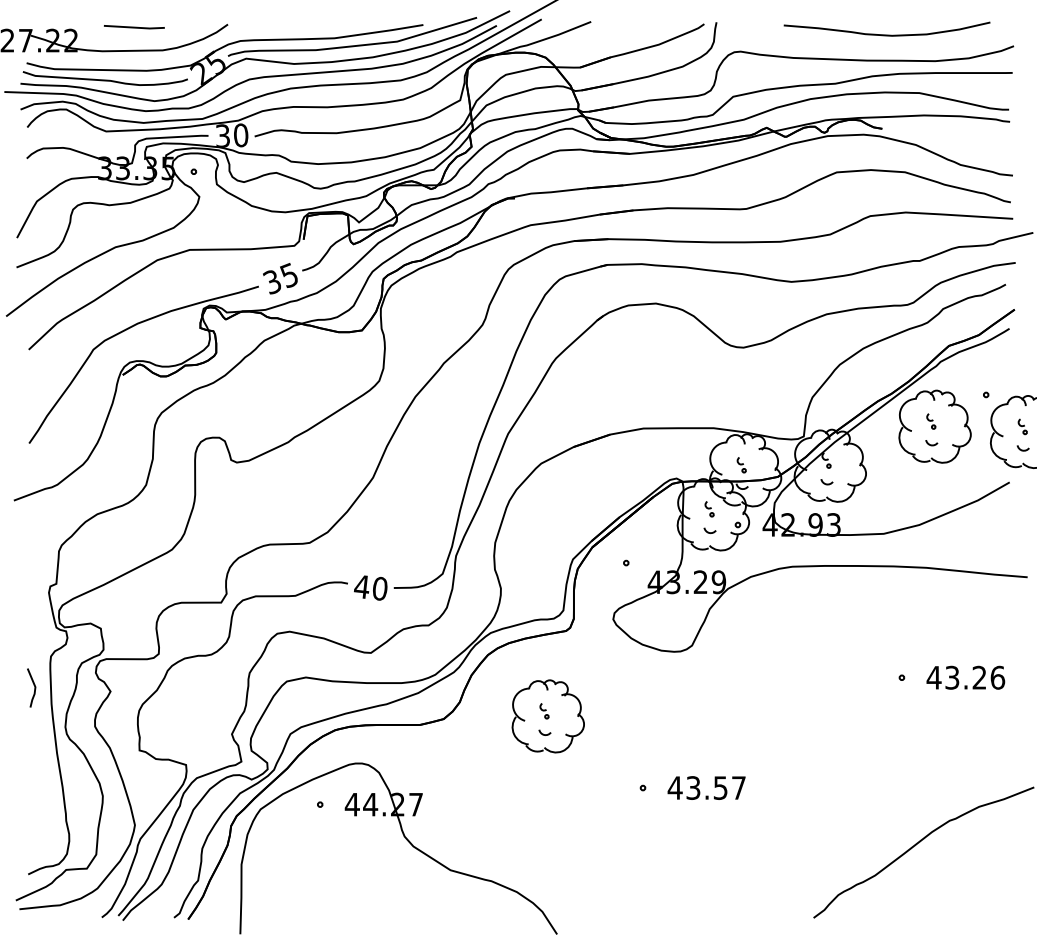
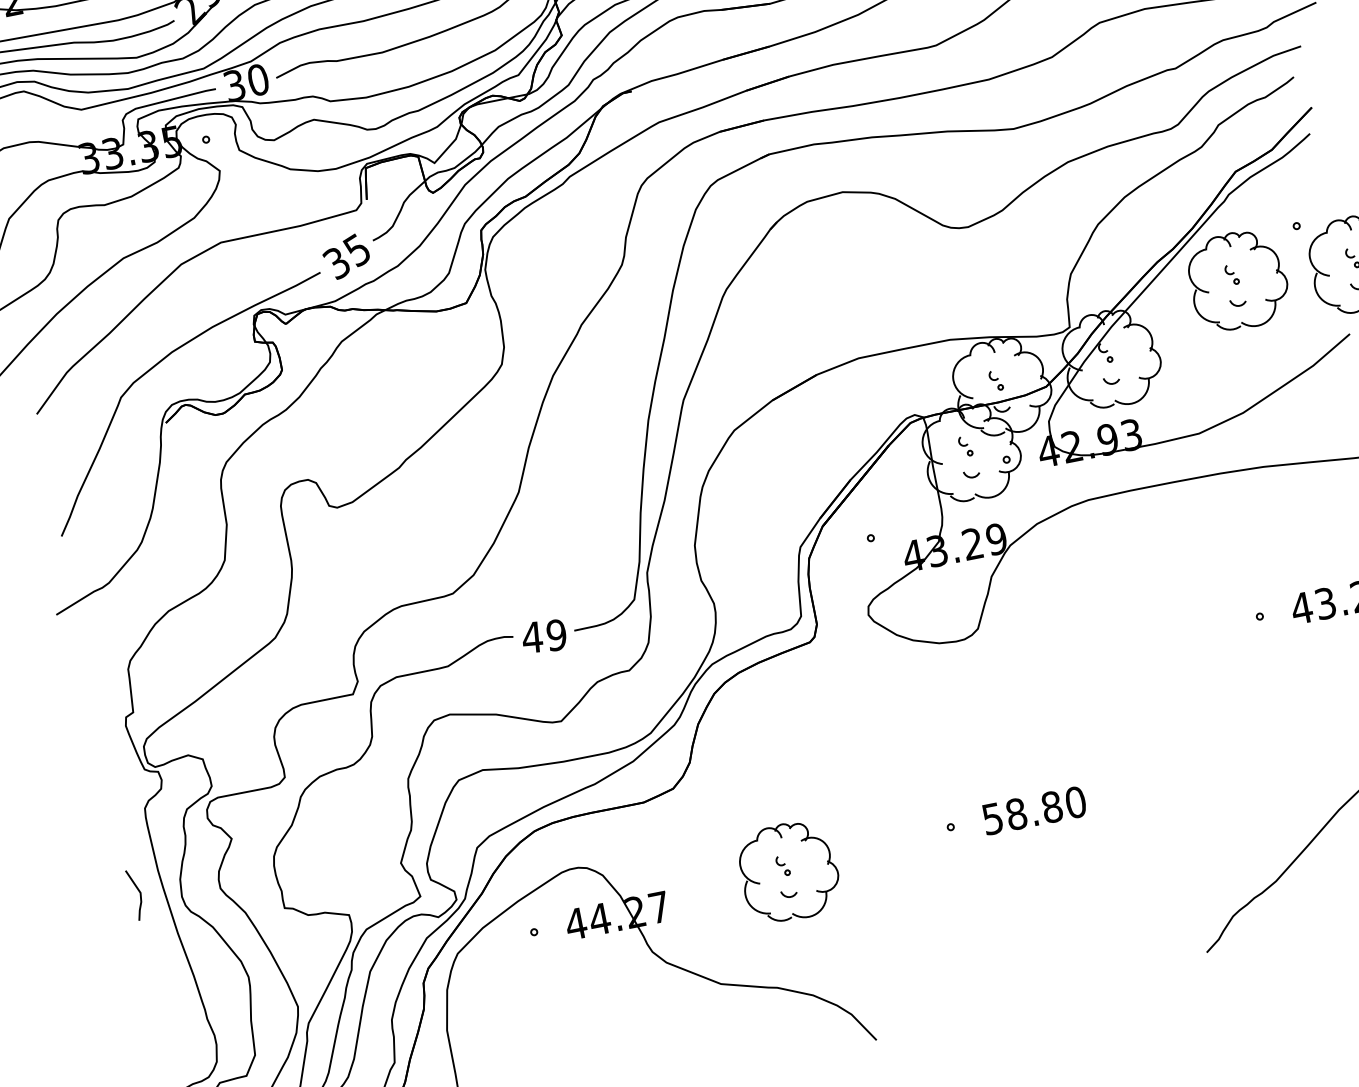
text: (380, 588) -> (557, 634), 40 -> 49
line: (33, 685) -> (137, 891), moved
part: (547, 716) -> (788, 872), moved
text: (706, 787) -> (1033, 810), 43.57 -> 58.80

